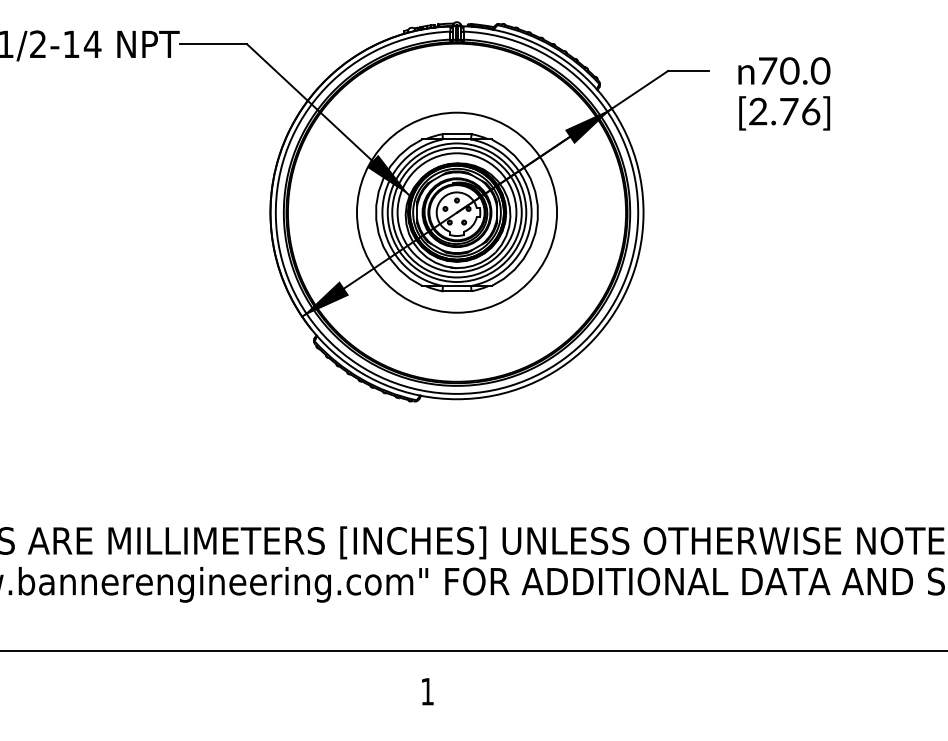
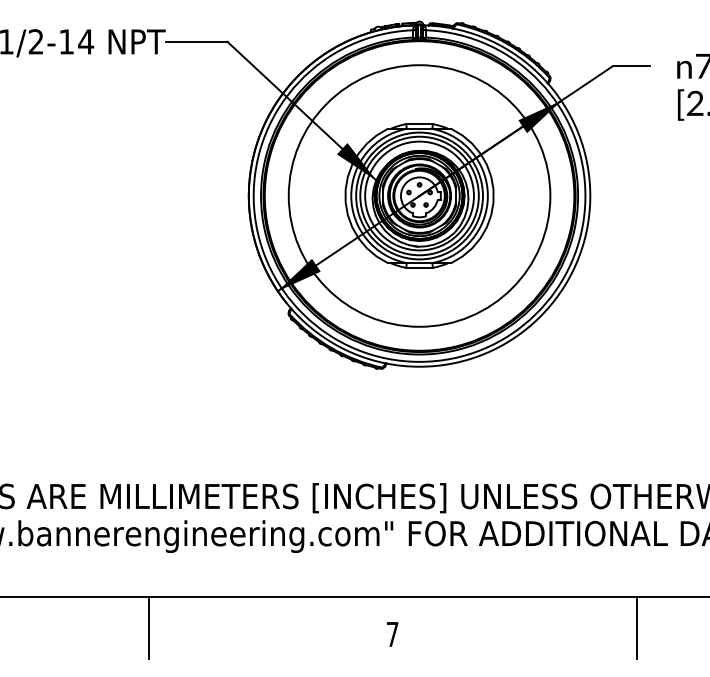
circle: (456, 212) -> (419, 195), size x1.43
line: (160, 684) -> (148, 627), added
line: (694, 684) -> (636, 627), added
text: (427, 691) -> (392, 634), 1 -> 7

